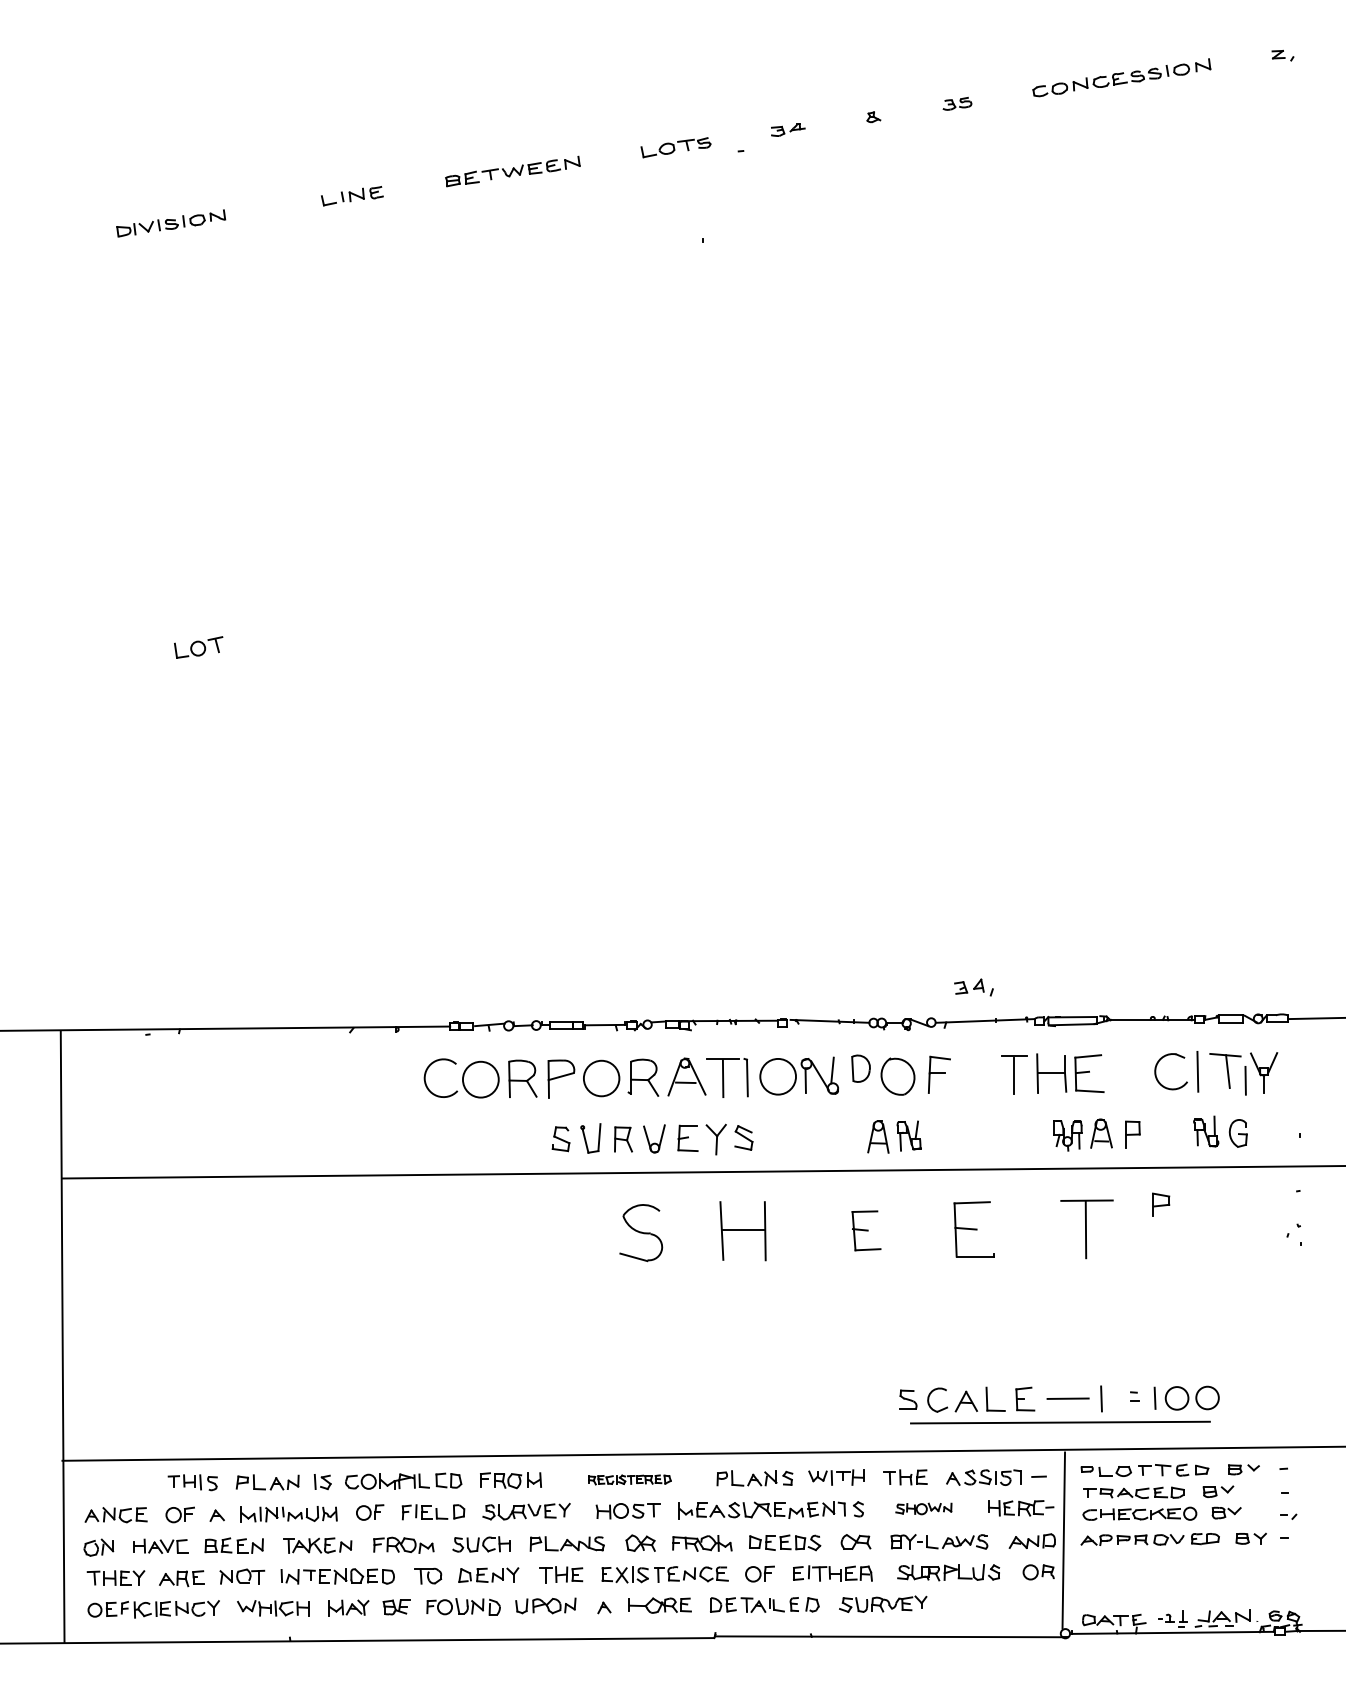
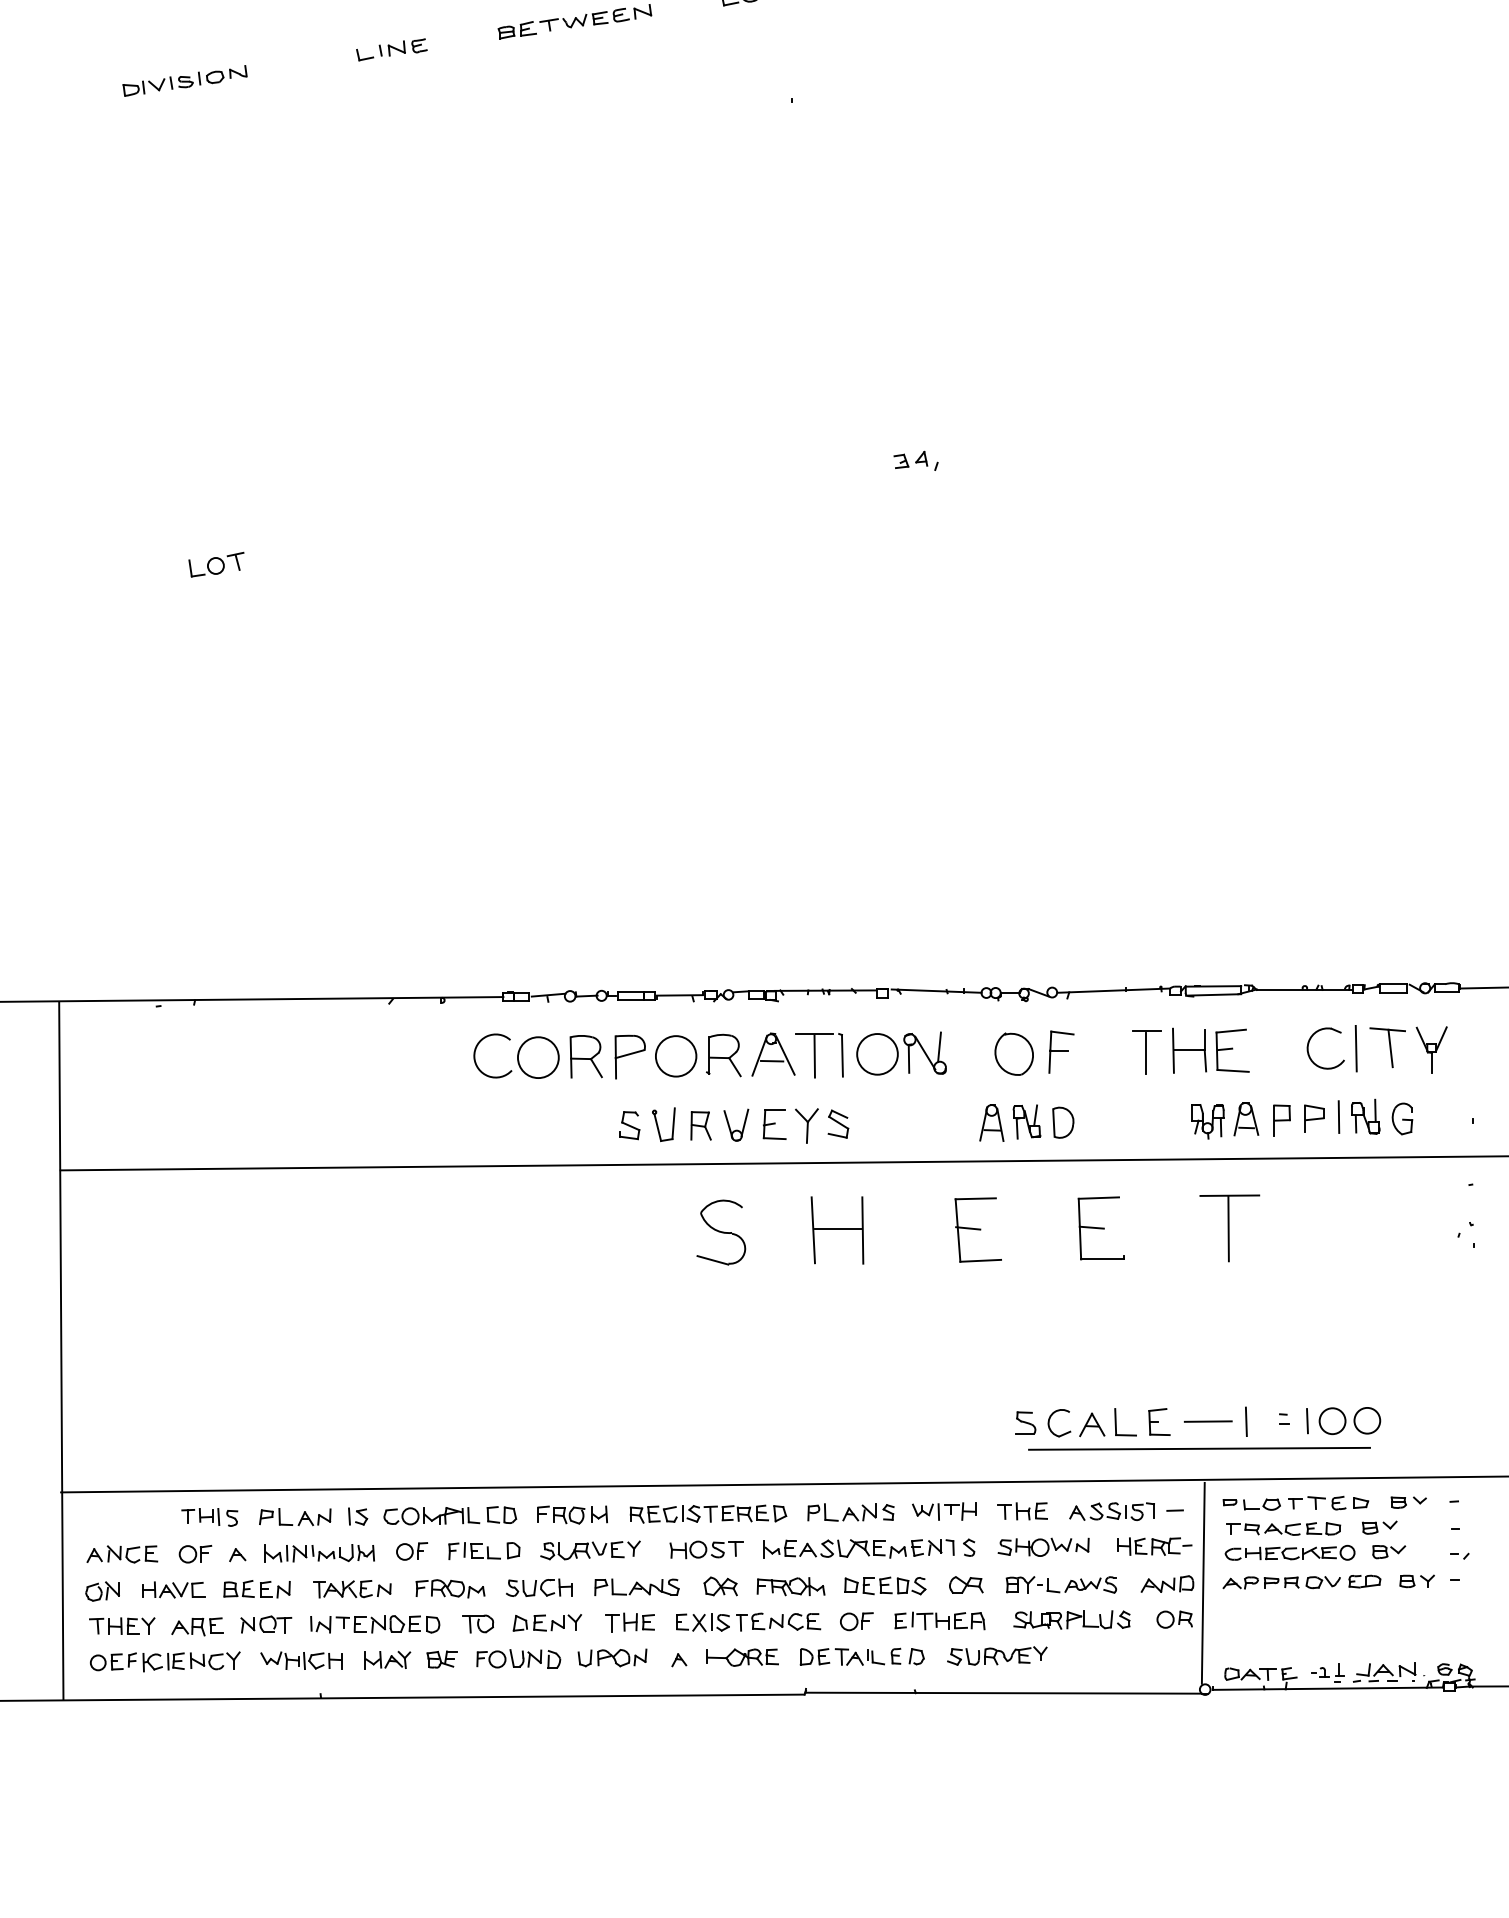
part: (973, 987) -> (915, 460), moved
part: (860, 1068) -> (1062, 1122), moved
line: (1245, 1080) -> (1338, 1116), moved
part: (1161, 1204) -> (1314, 1117), moved
part: (866, 1230) -> (978, 1229), size x1.43
part: (629, 1479) -> (707, 1513), size x1.67
part: (923, 1508) -> (1043, 1546), size x1.43

